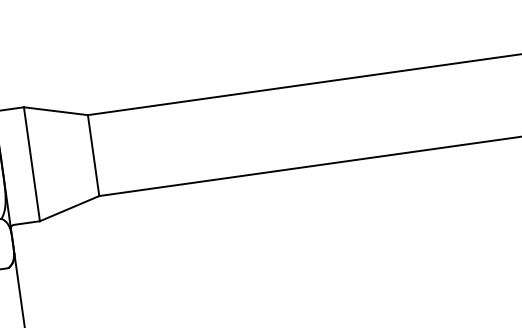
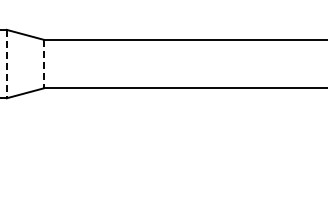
line: (93, 156) -> (43, 64), solid -> dashed
line: (31, 165) -> (6, 64), solid -> dashed

